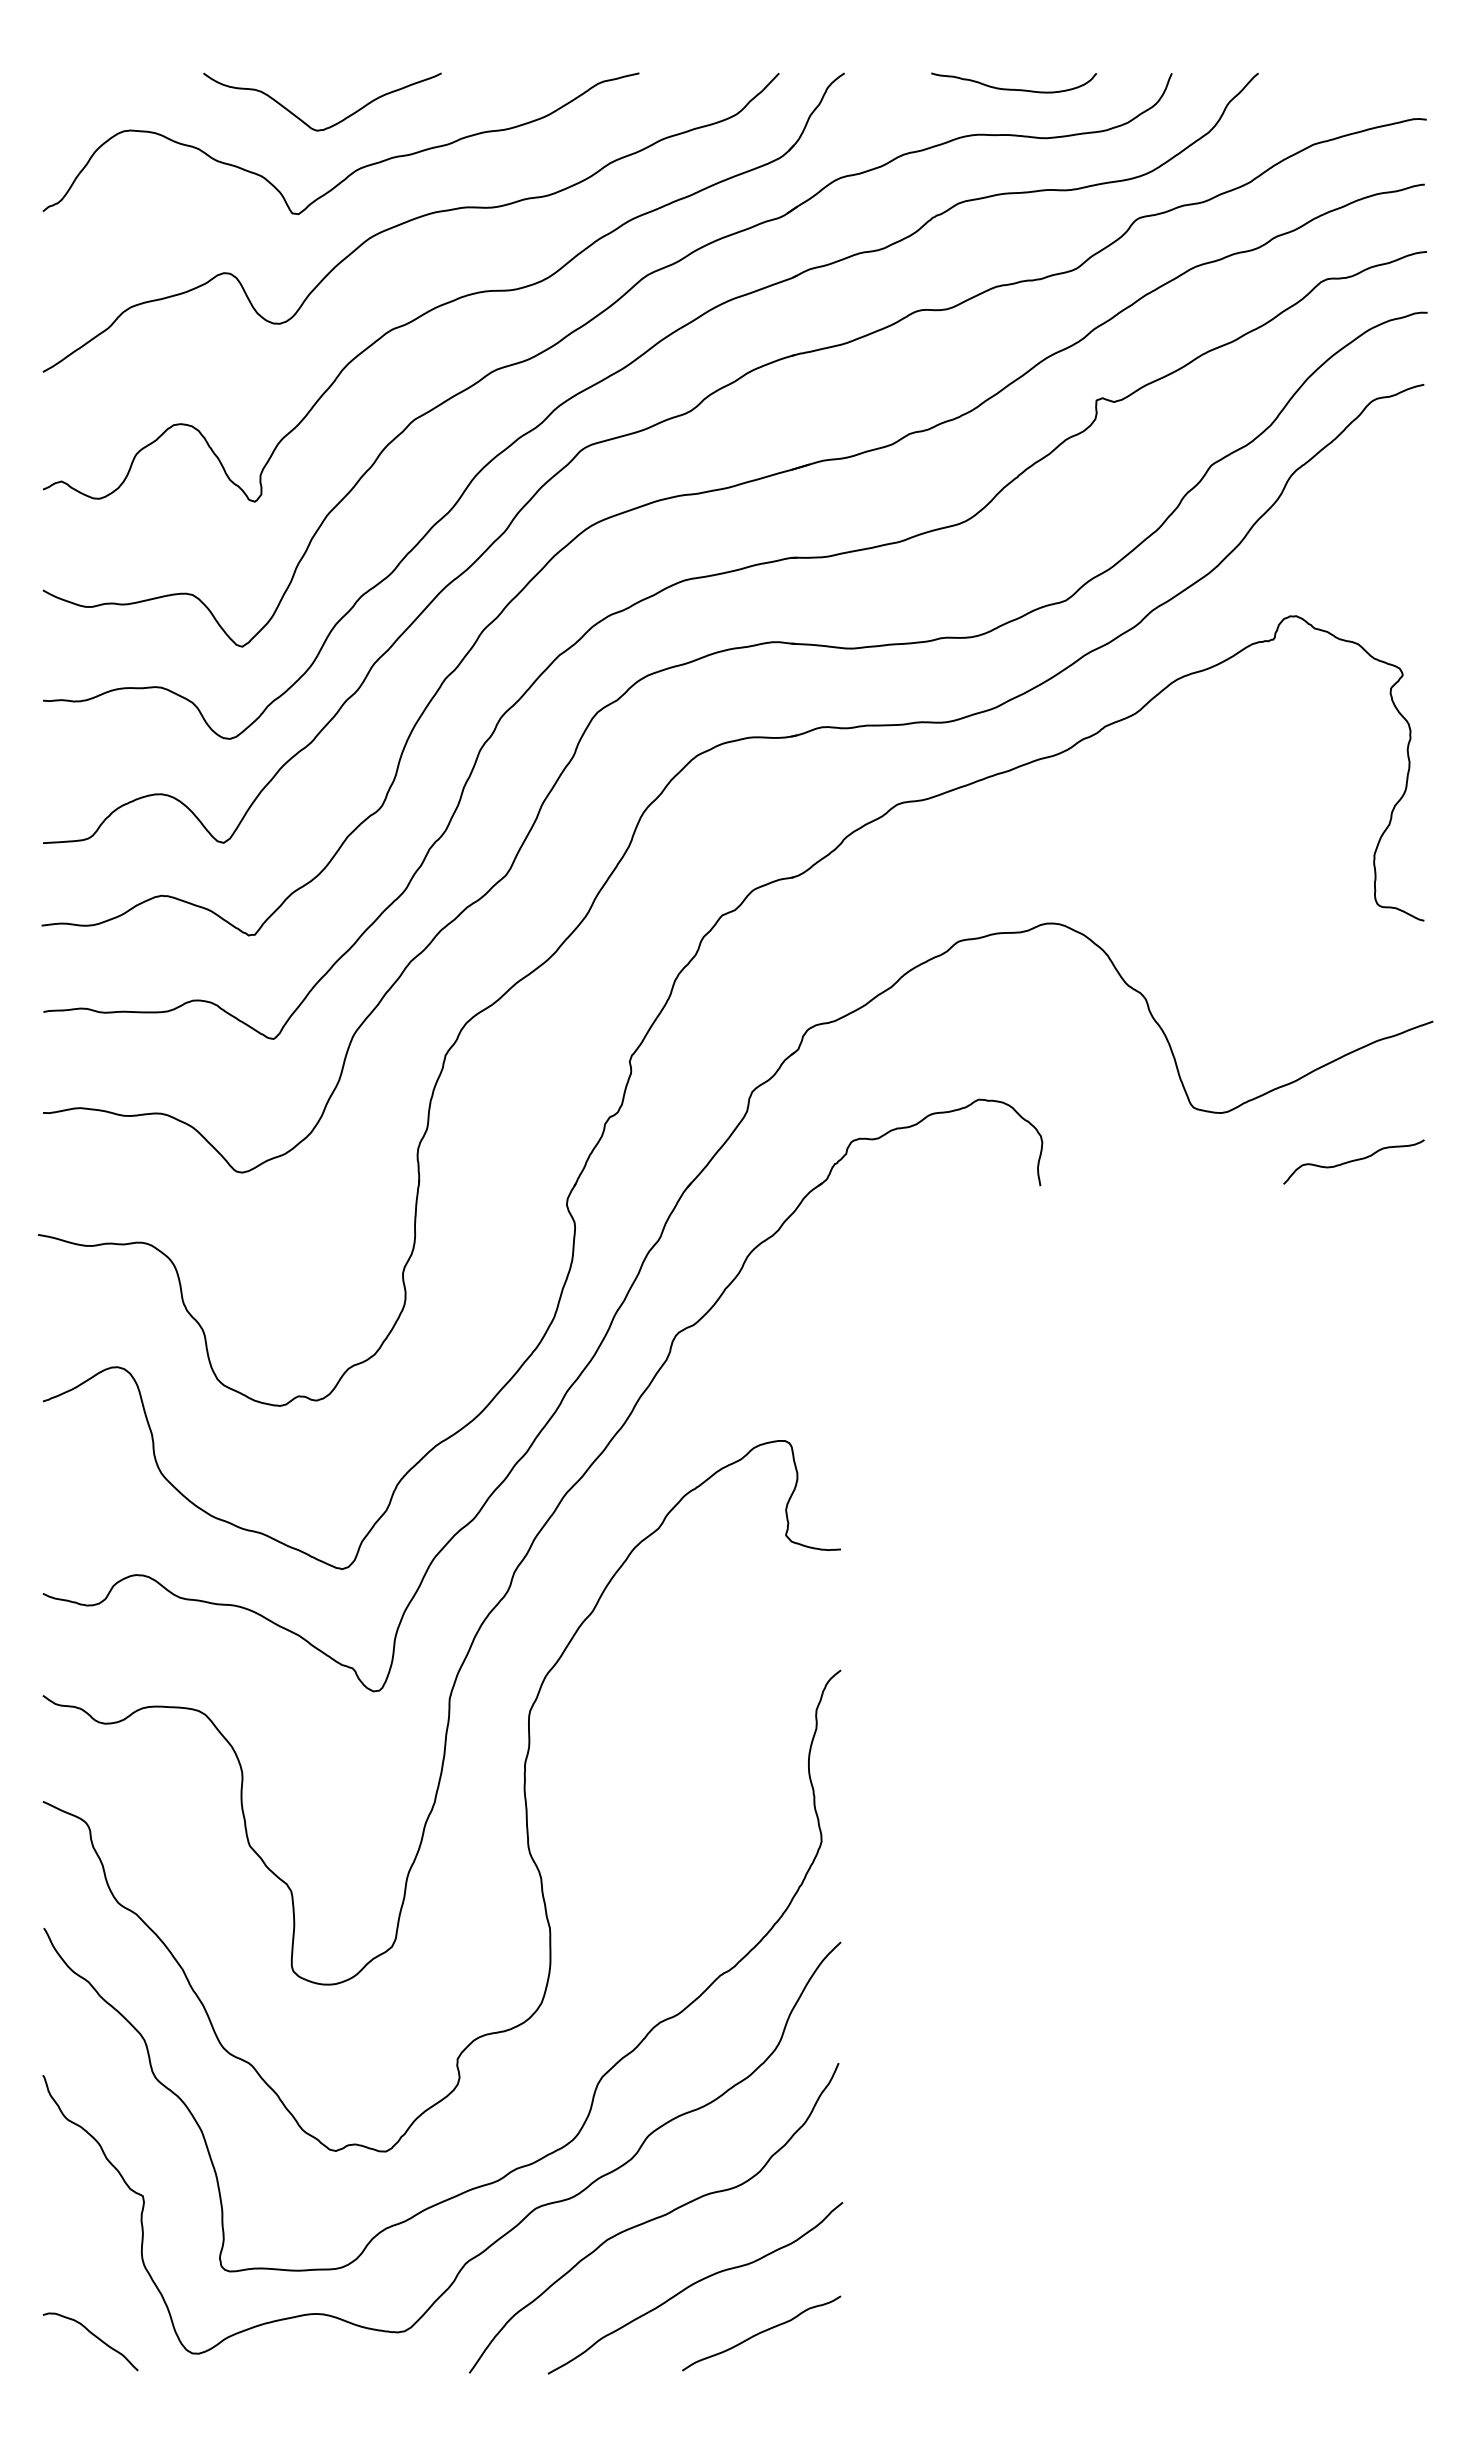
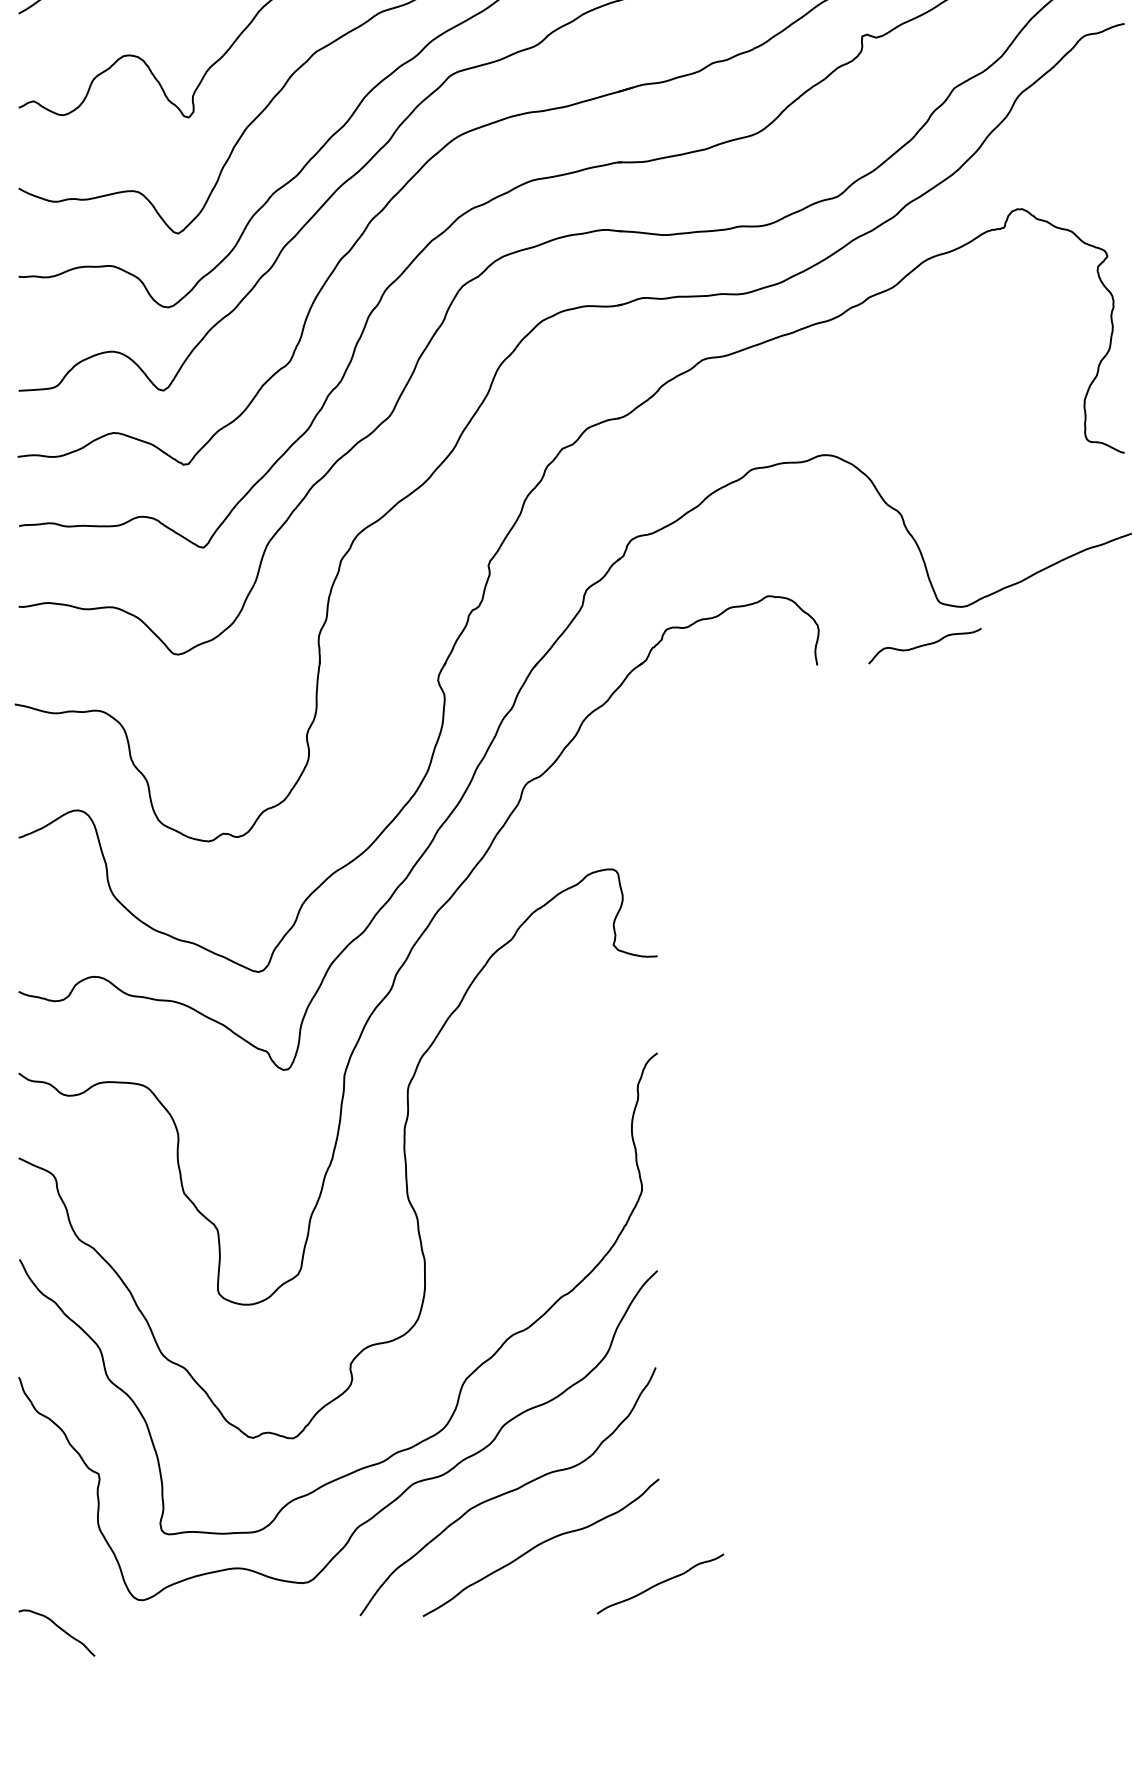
curve: (1353, 1161) -> (924, 645), moved
curve: (761, 2333) -> (660, 1584), moved
curve: (92, 2335) -> (58, 1628), moved

